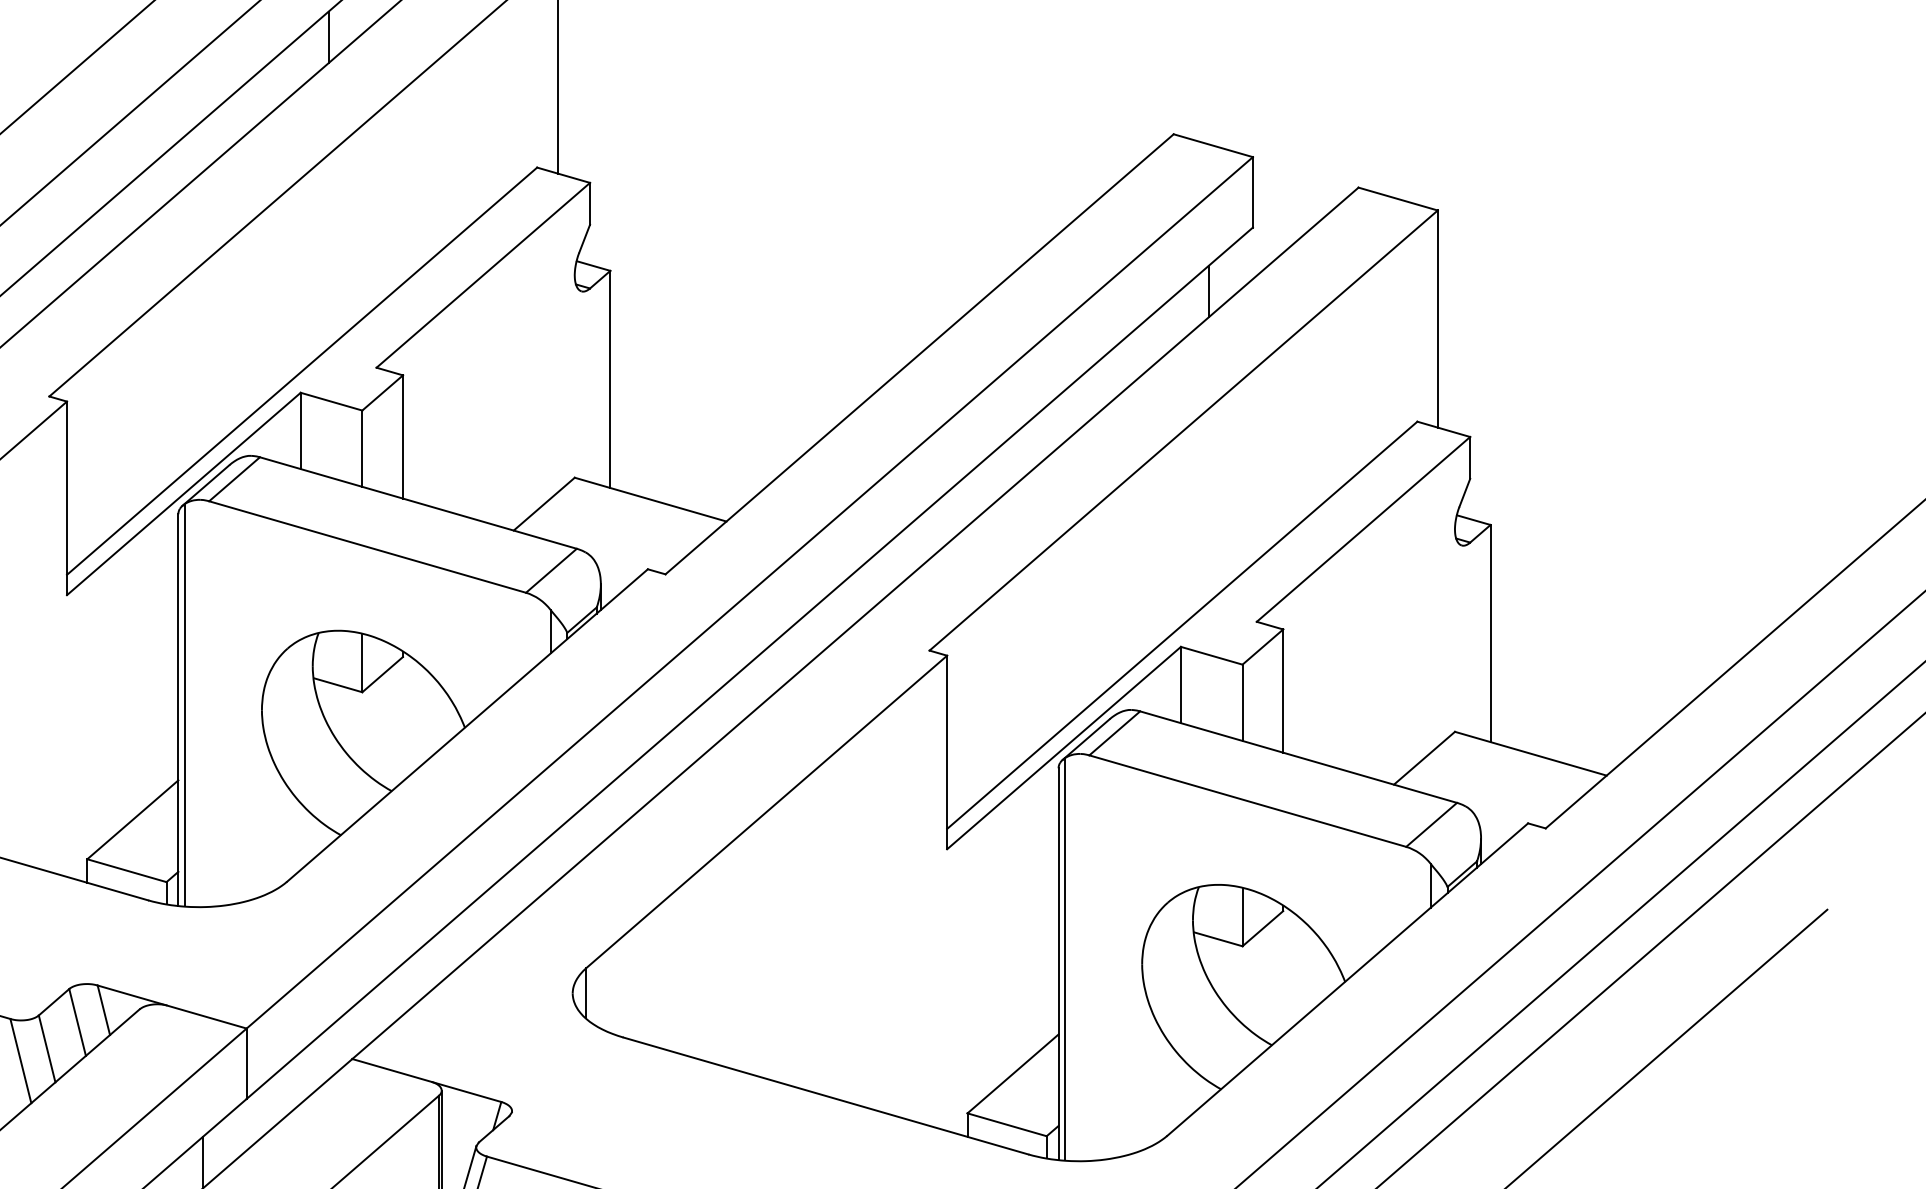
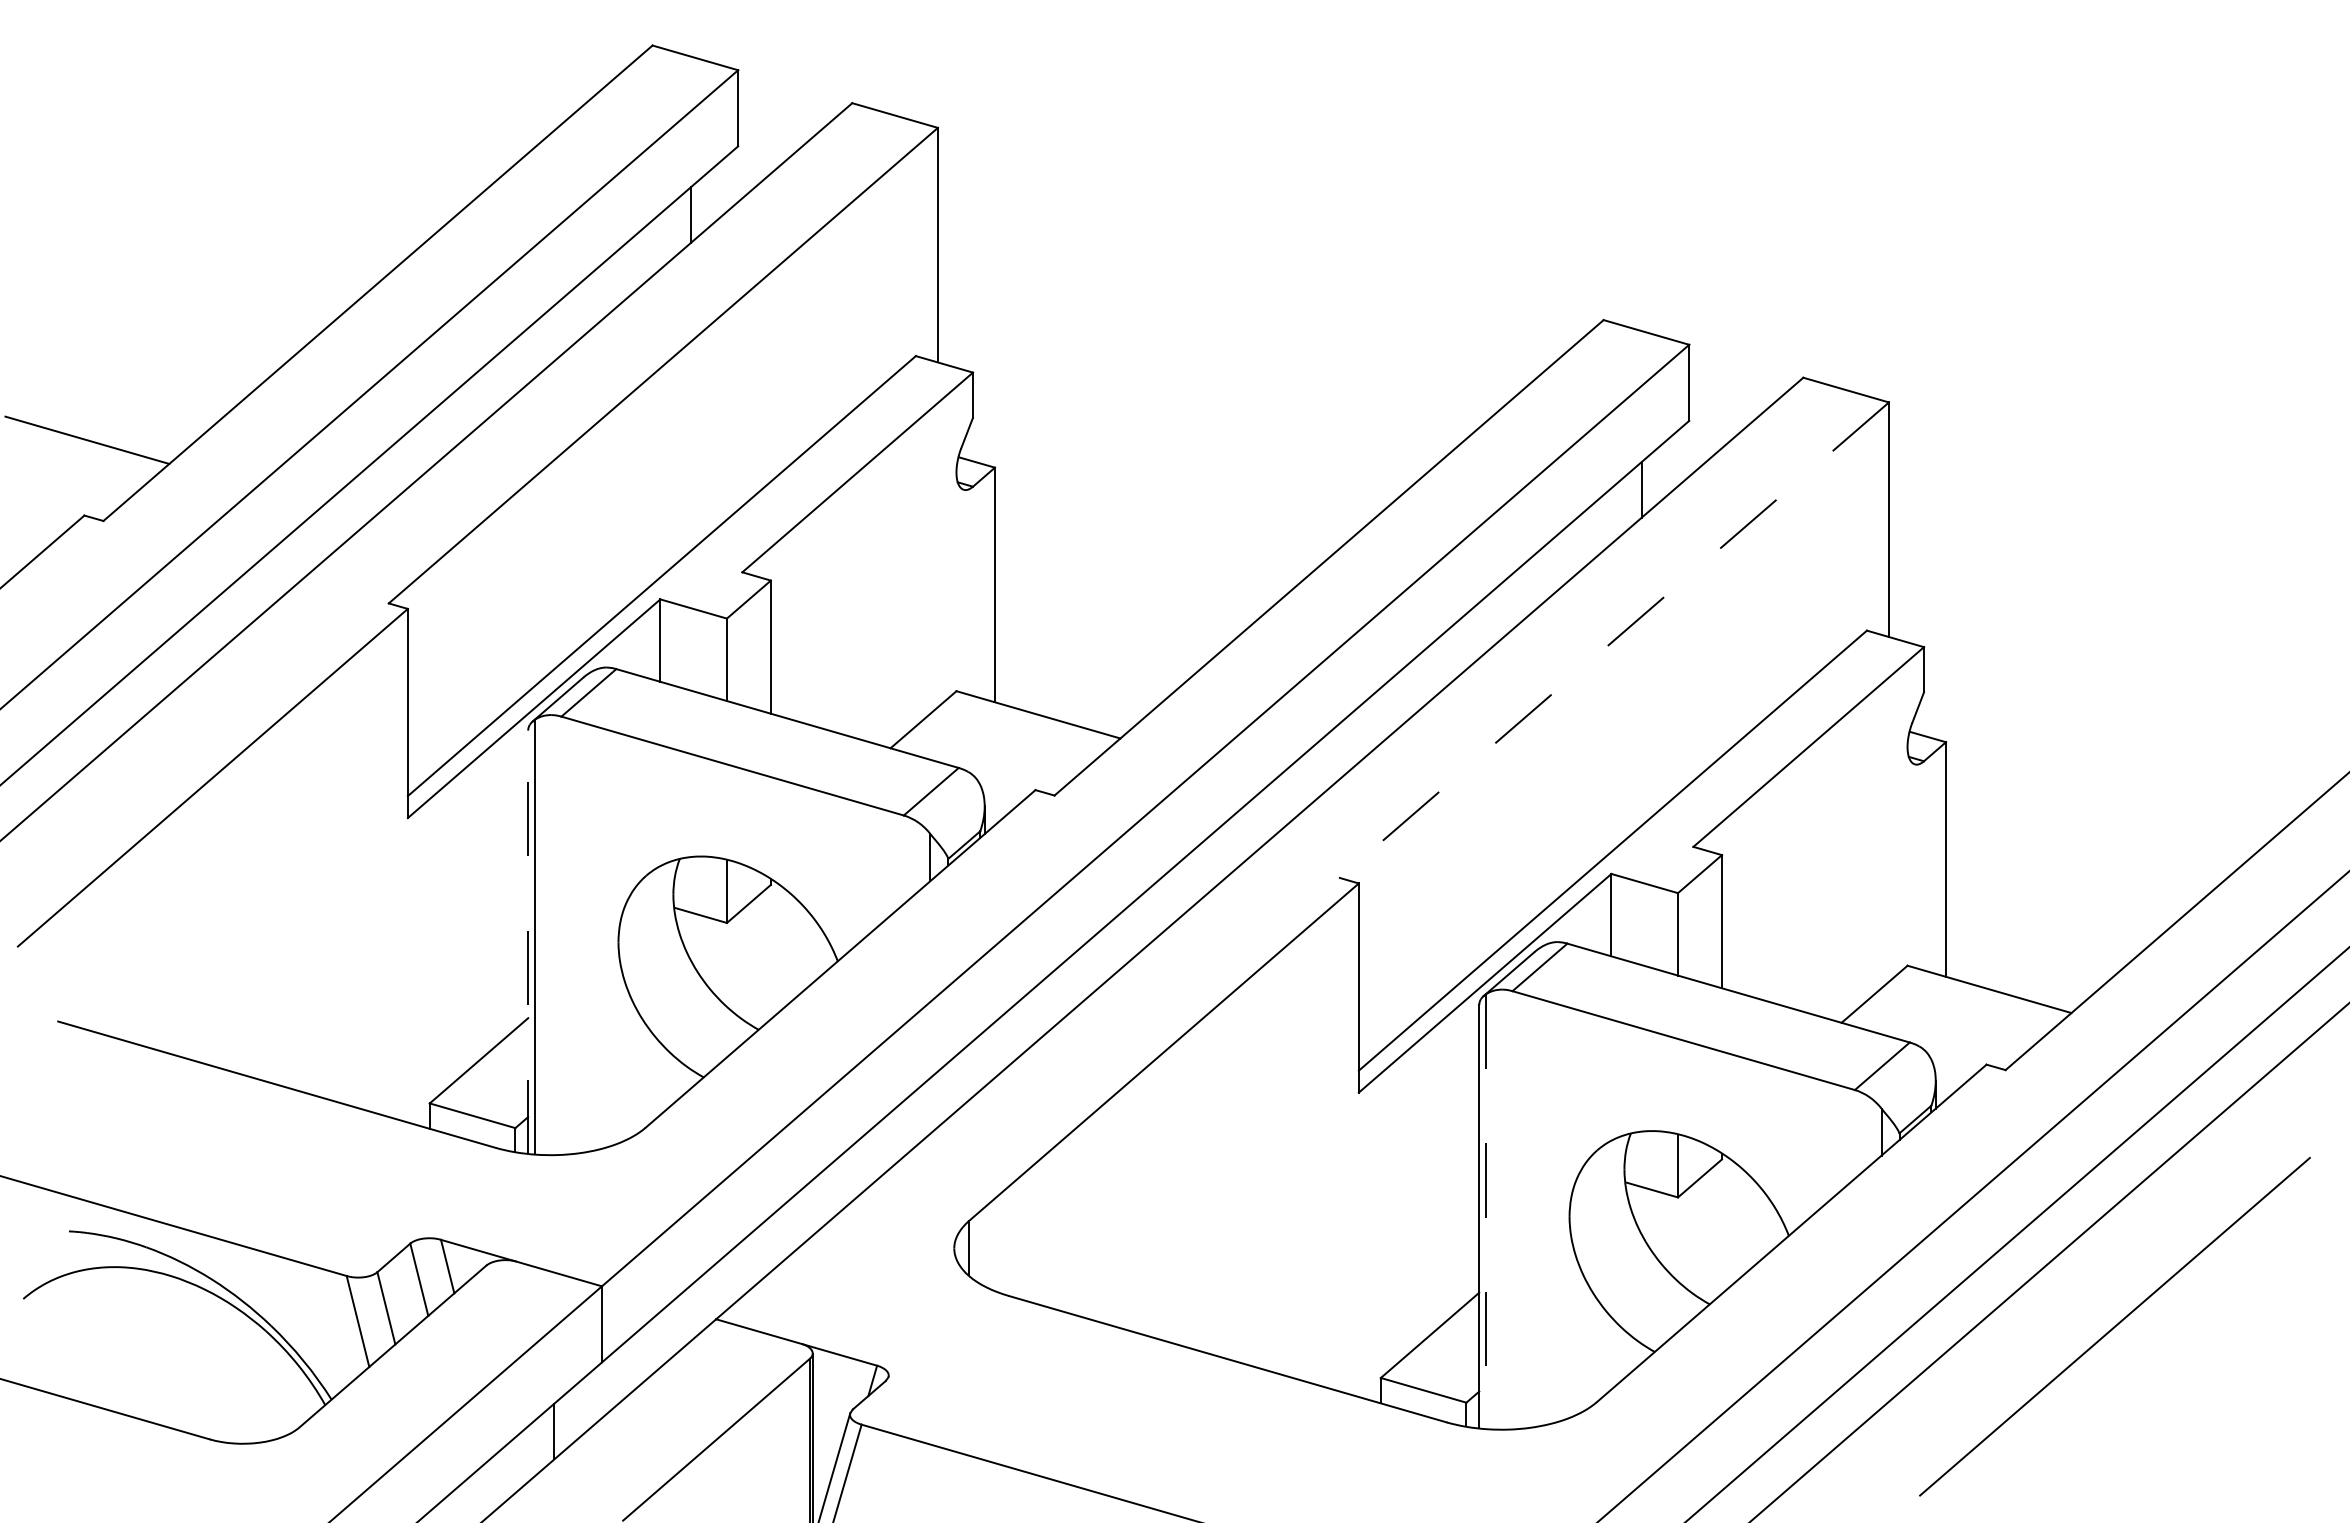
line: (1183, 430) -> (1614, 640), solid -> dashed
line: (178, 710) -> (528, 942), solid -> dashed
line: (1064, 960) -> (1485, 1212), solid -> dashed

